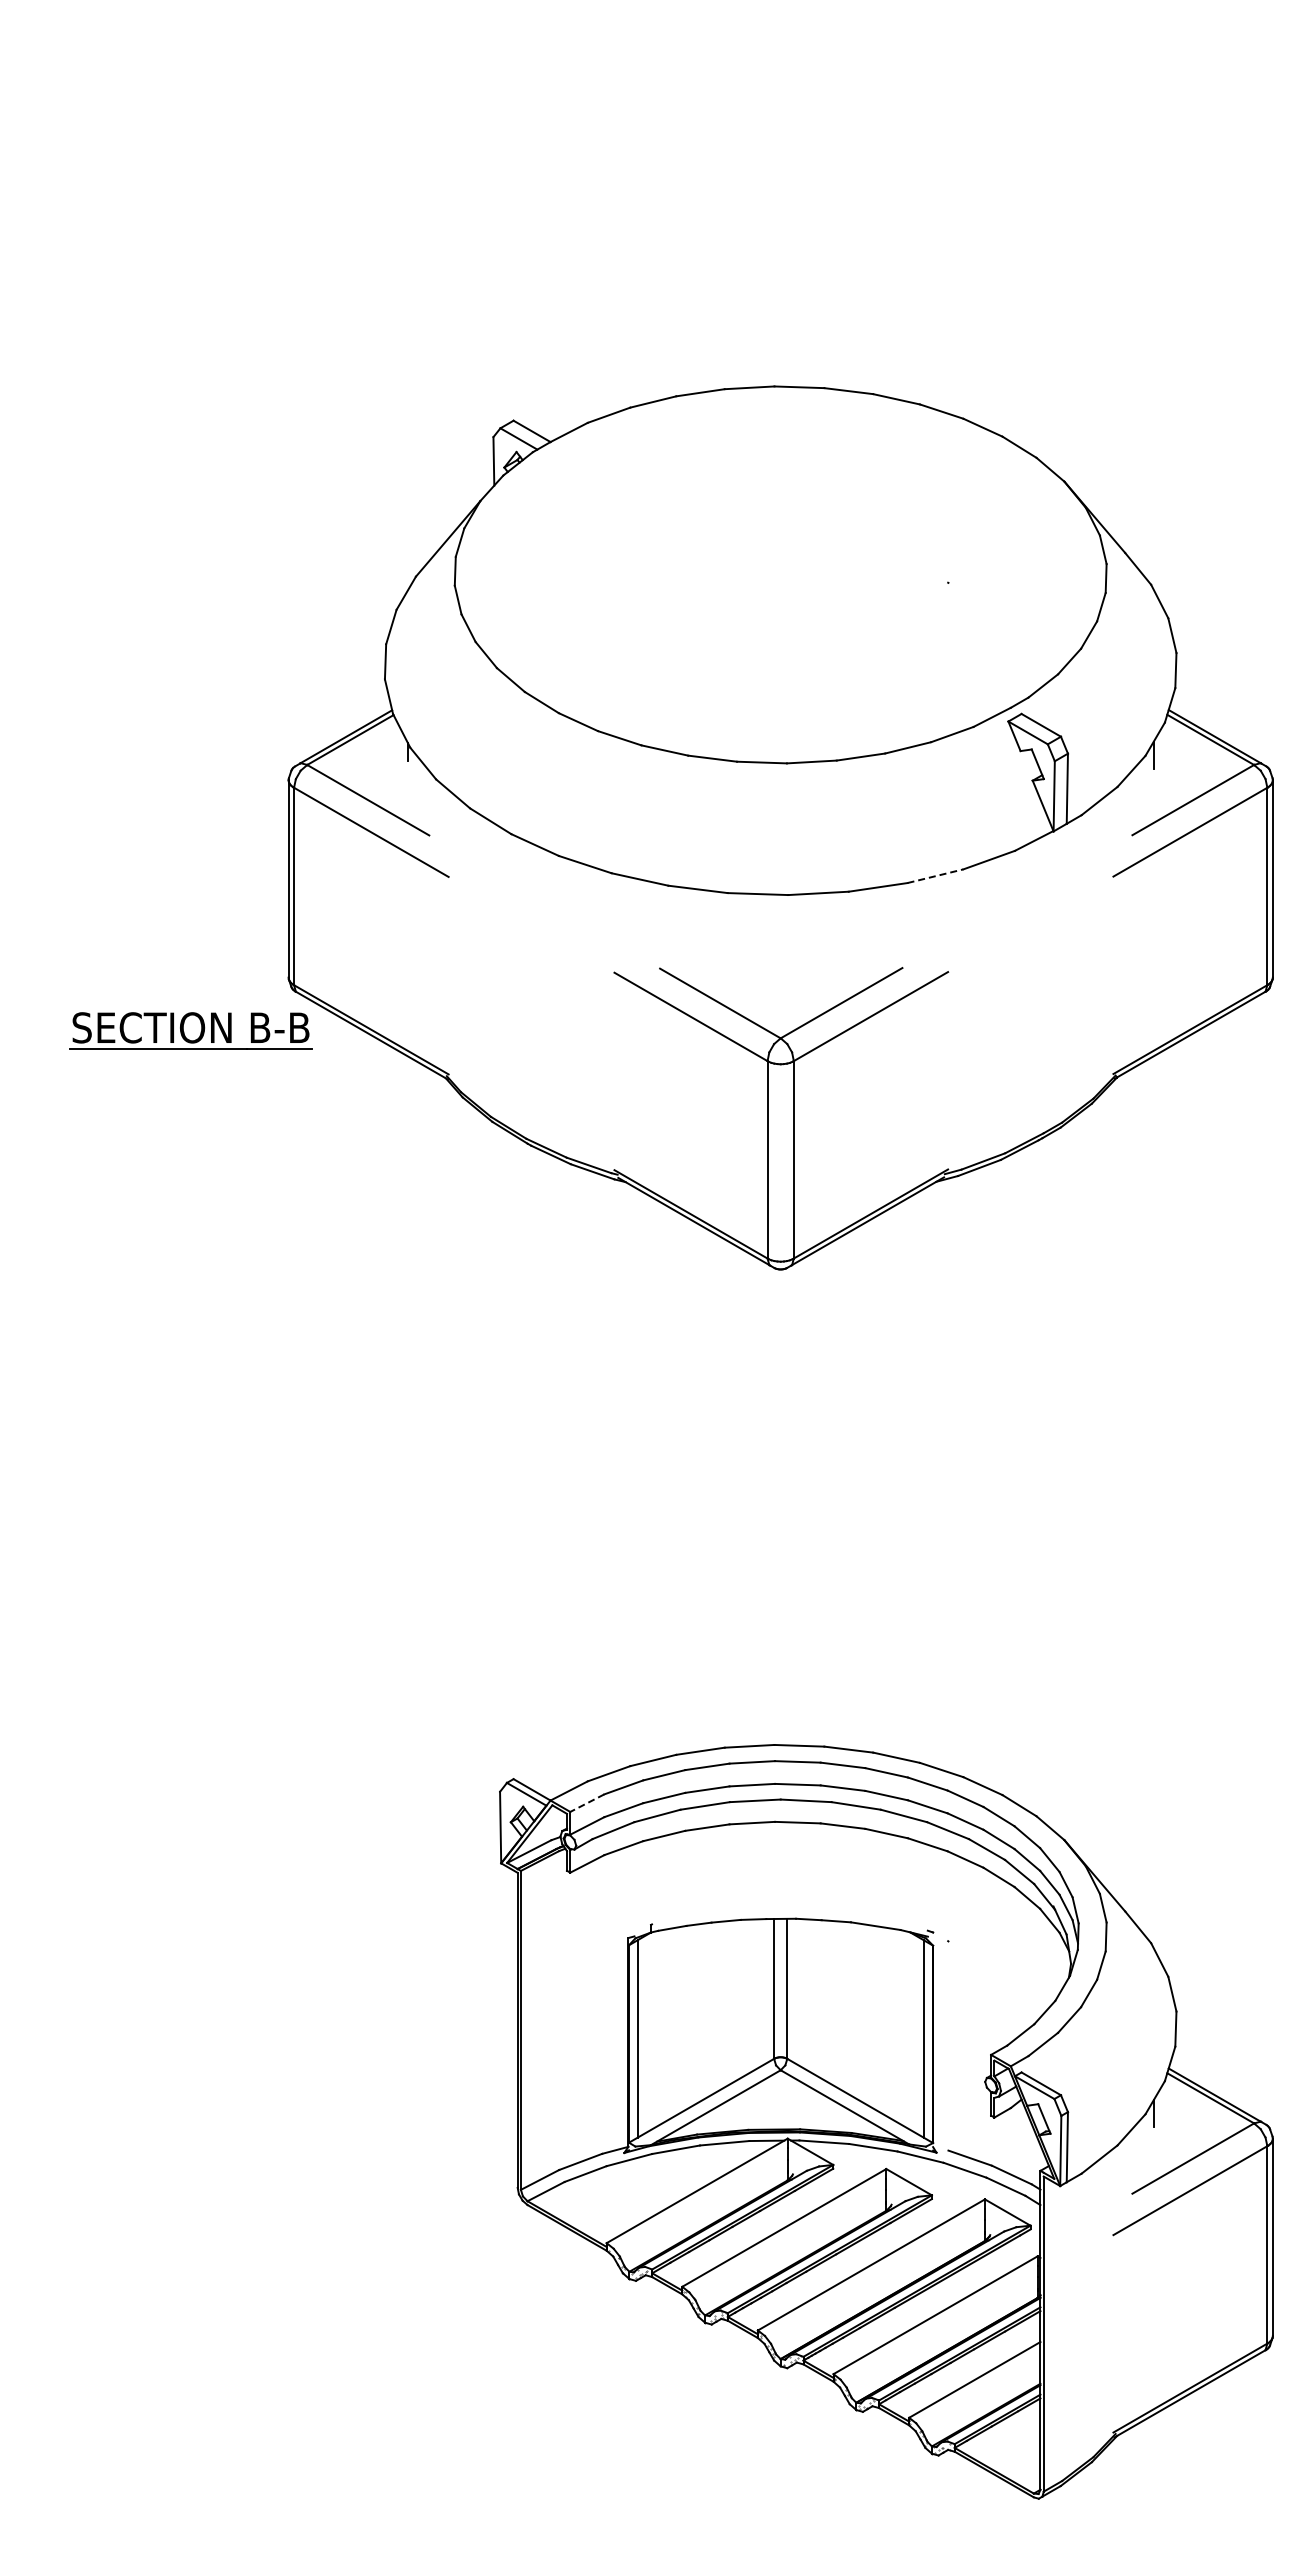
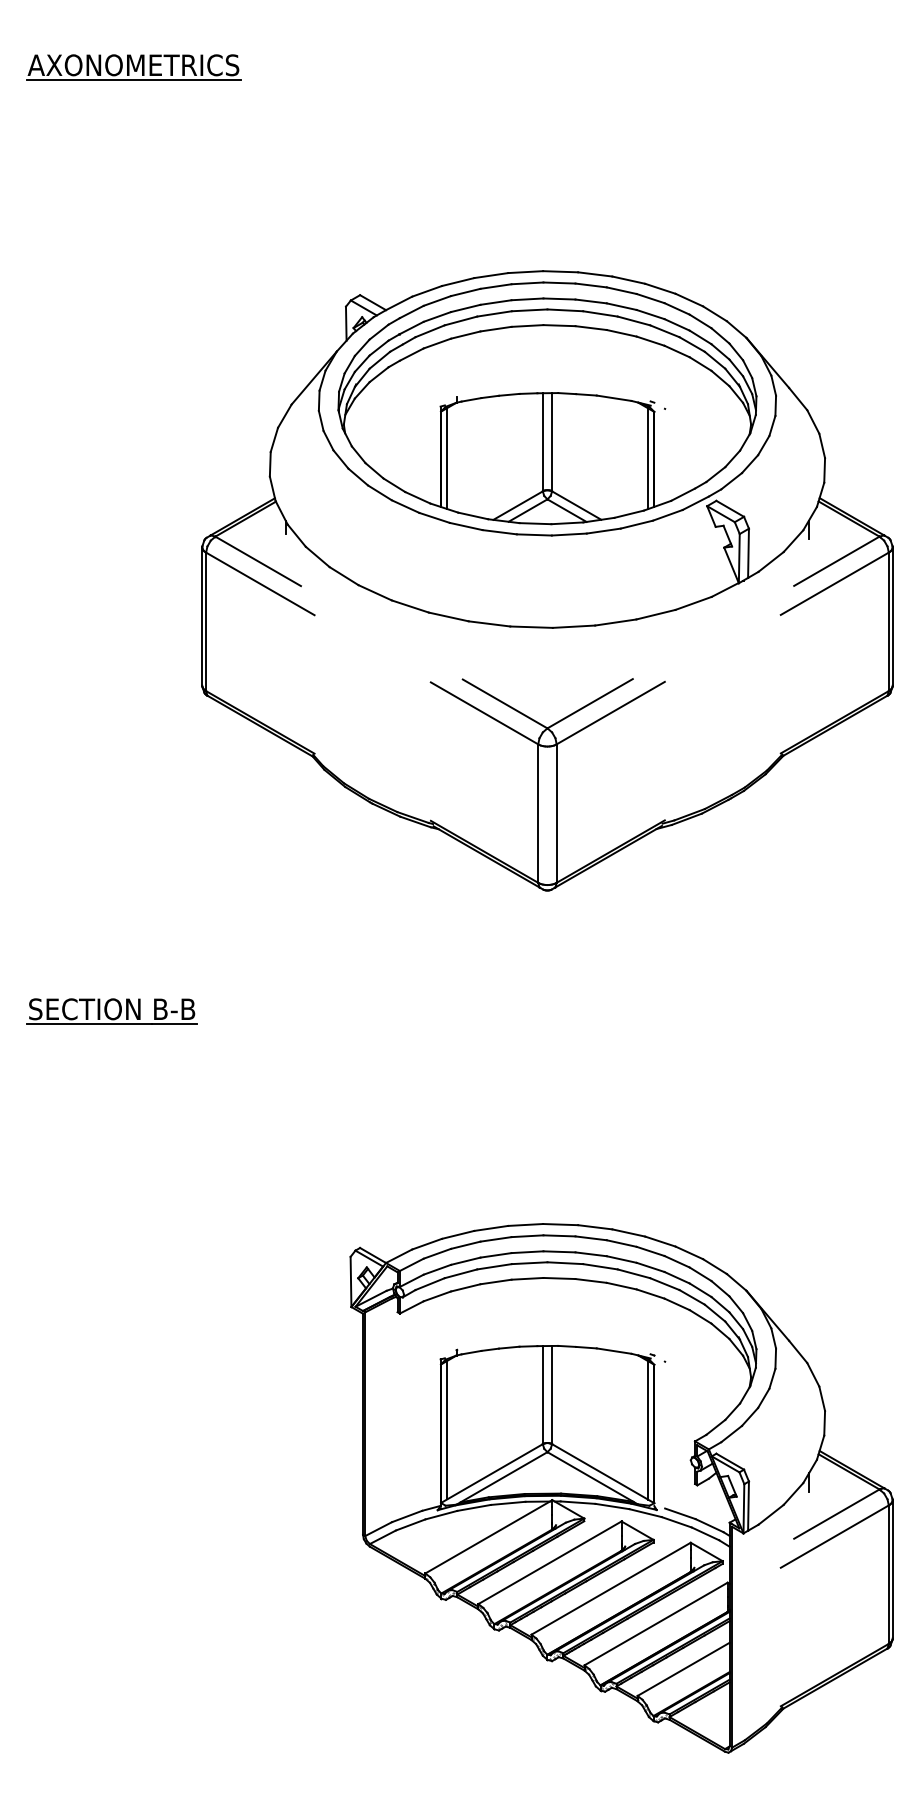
part: (190, 95) -> (133, 67), added
part: (780, 574) -> (547, 403), added
line: (935, 876) -> (656, 614), dashed -> solid
part: (190, 1030) -> (111, 1011), moved
line: (586, 1803) -> (411, 1265), dashed -> solid

